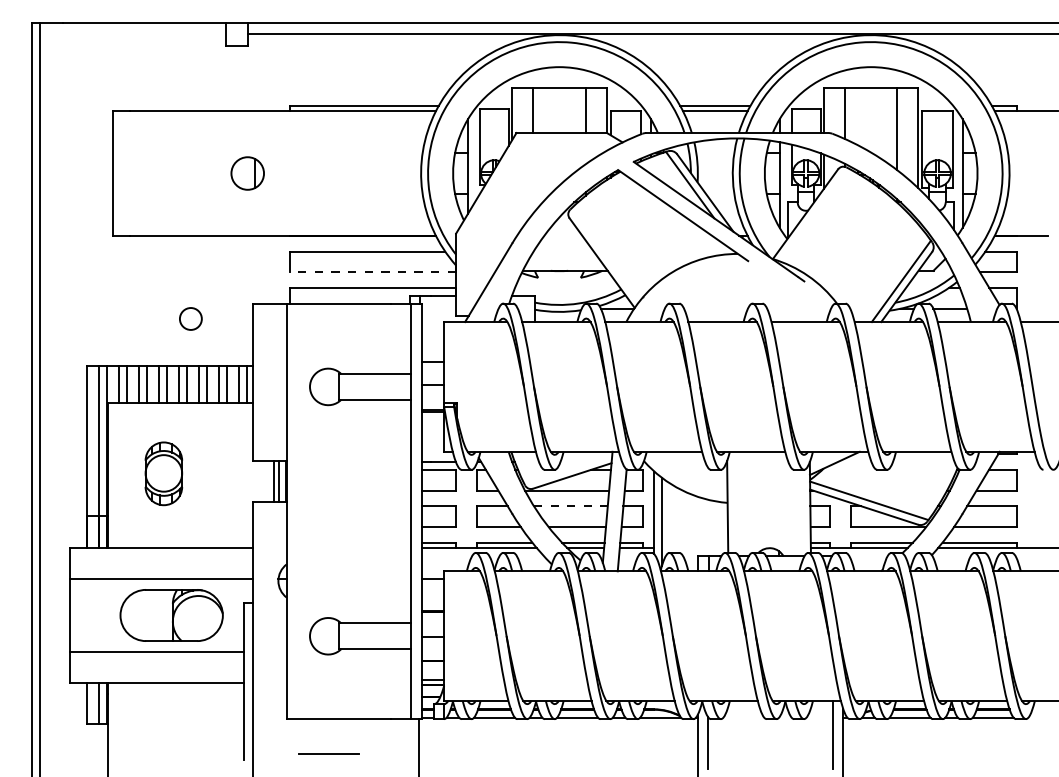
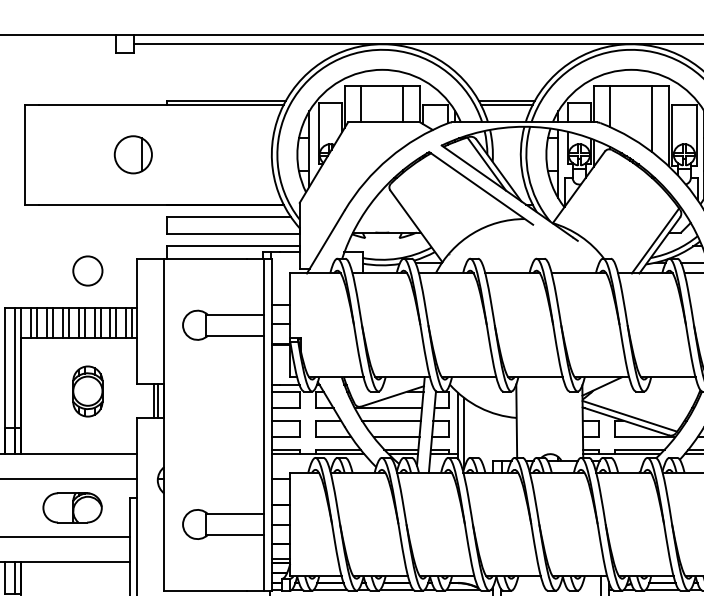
part: (247, 173) -> (133, 154), size x1.43
line: (372, 272) -> (232, 233), dashed -> solid
circle: (190, 318) -> (87, 270), size x1.67
part: (163, 473) -> (87, 391), moved
line: (570, 506) -> (391, 420), dashed -> solid
part: (171, 615) -> (72, 507), size x0.71

